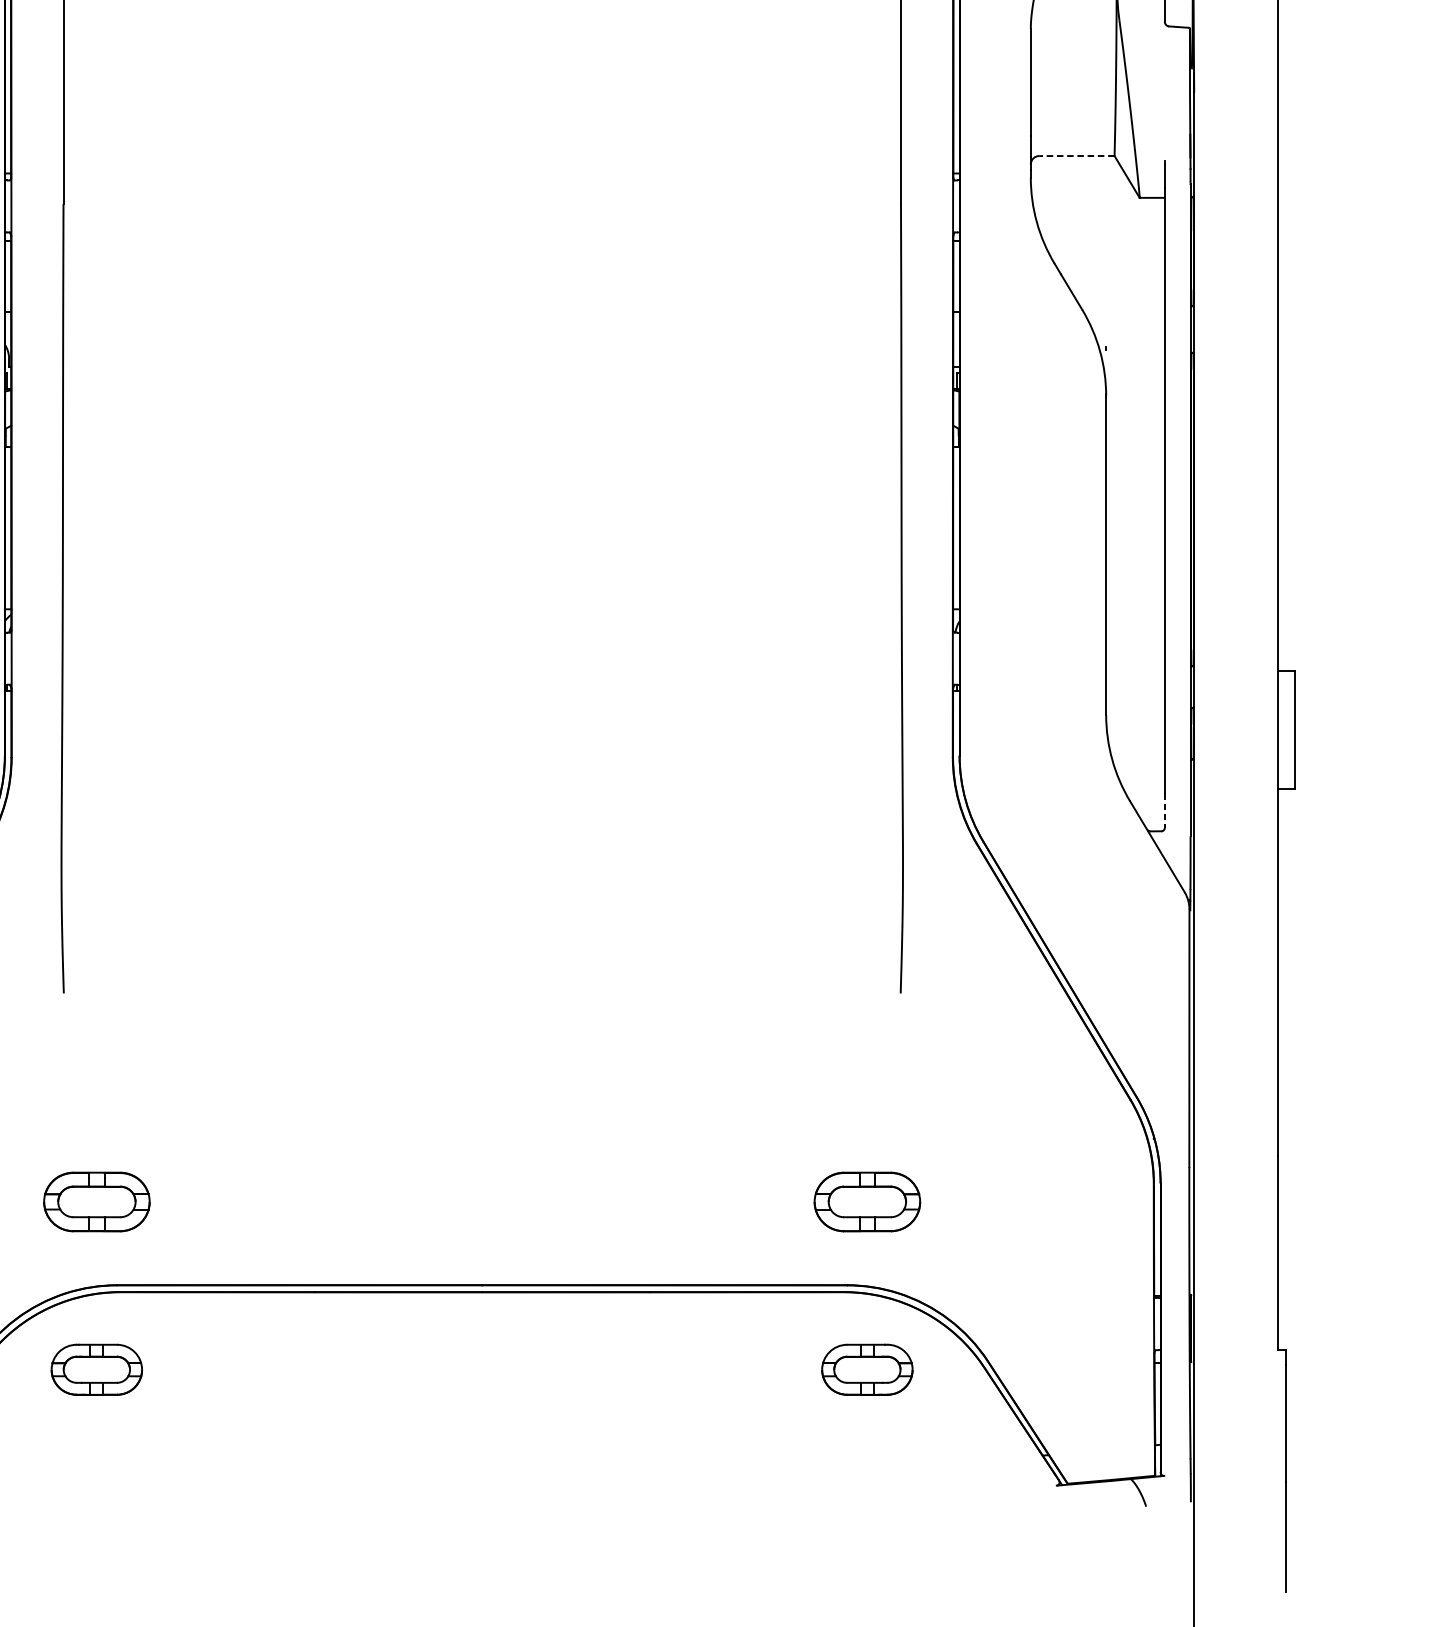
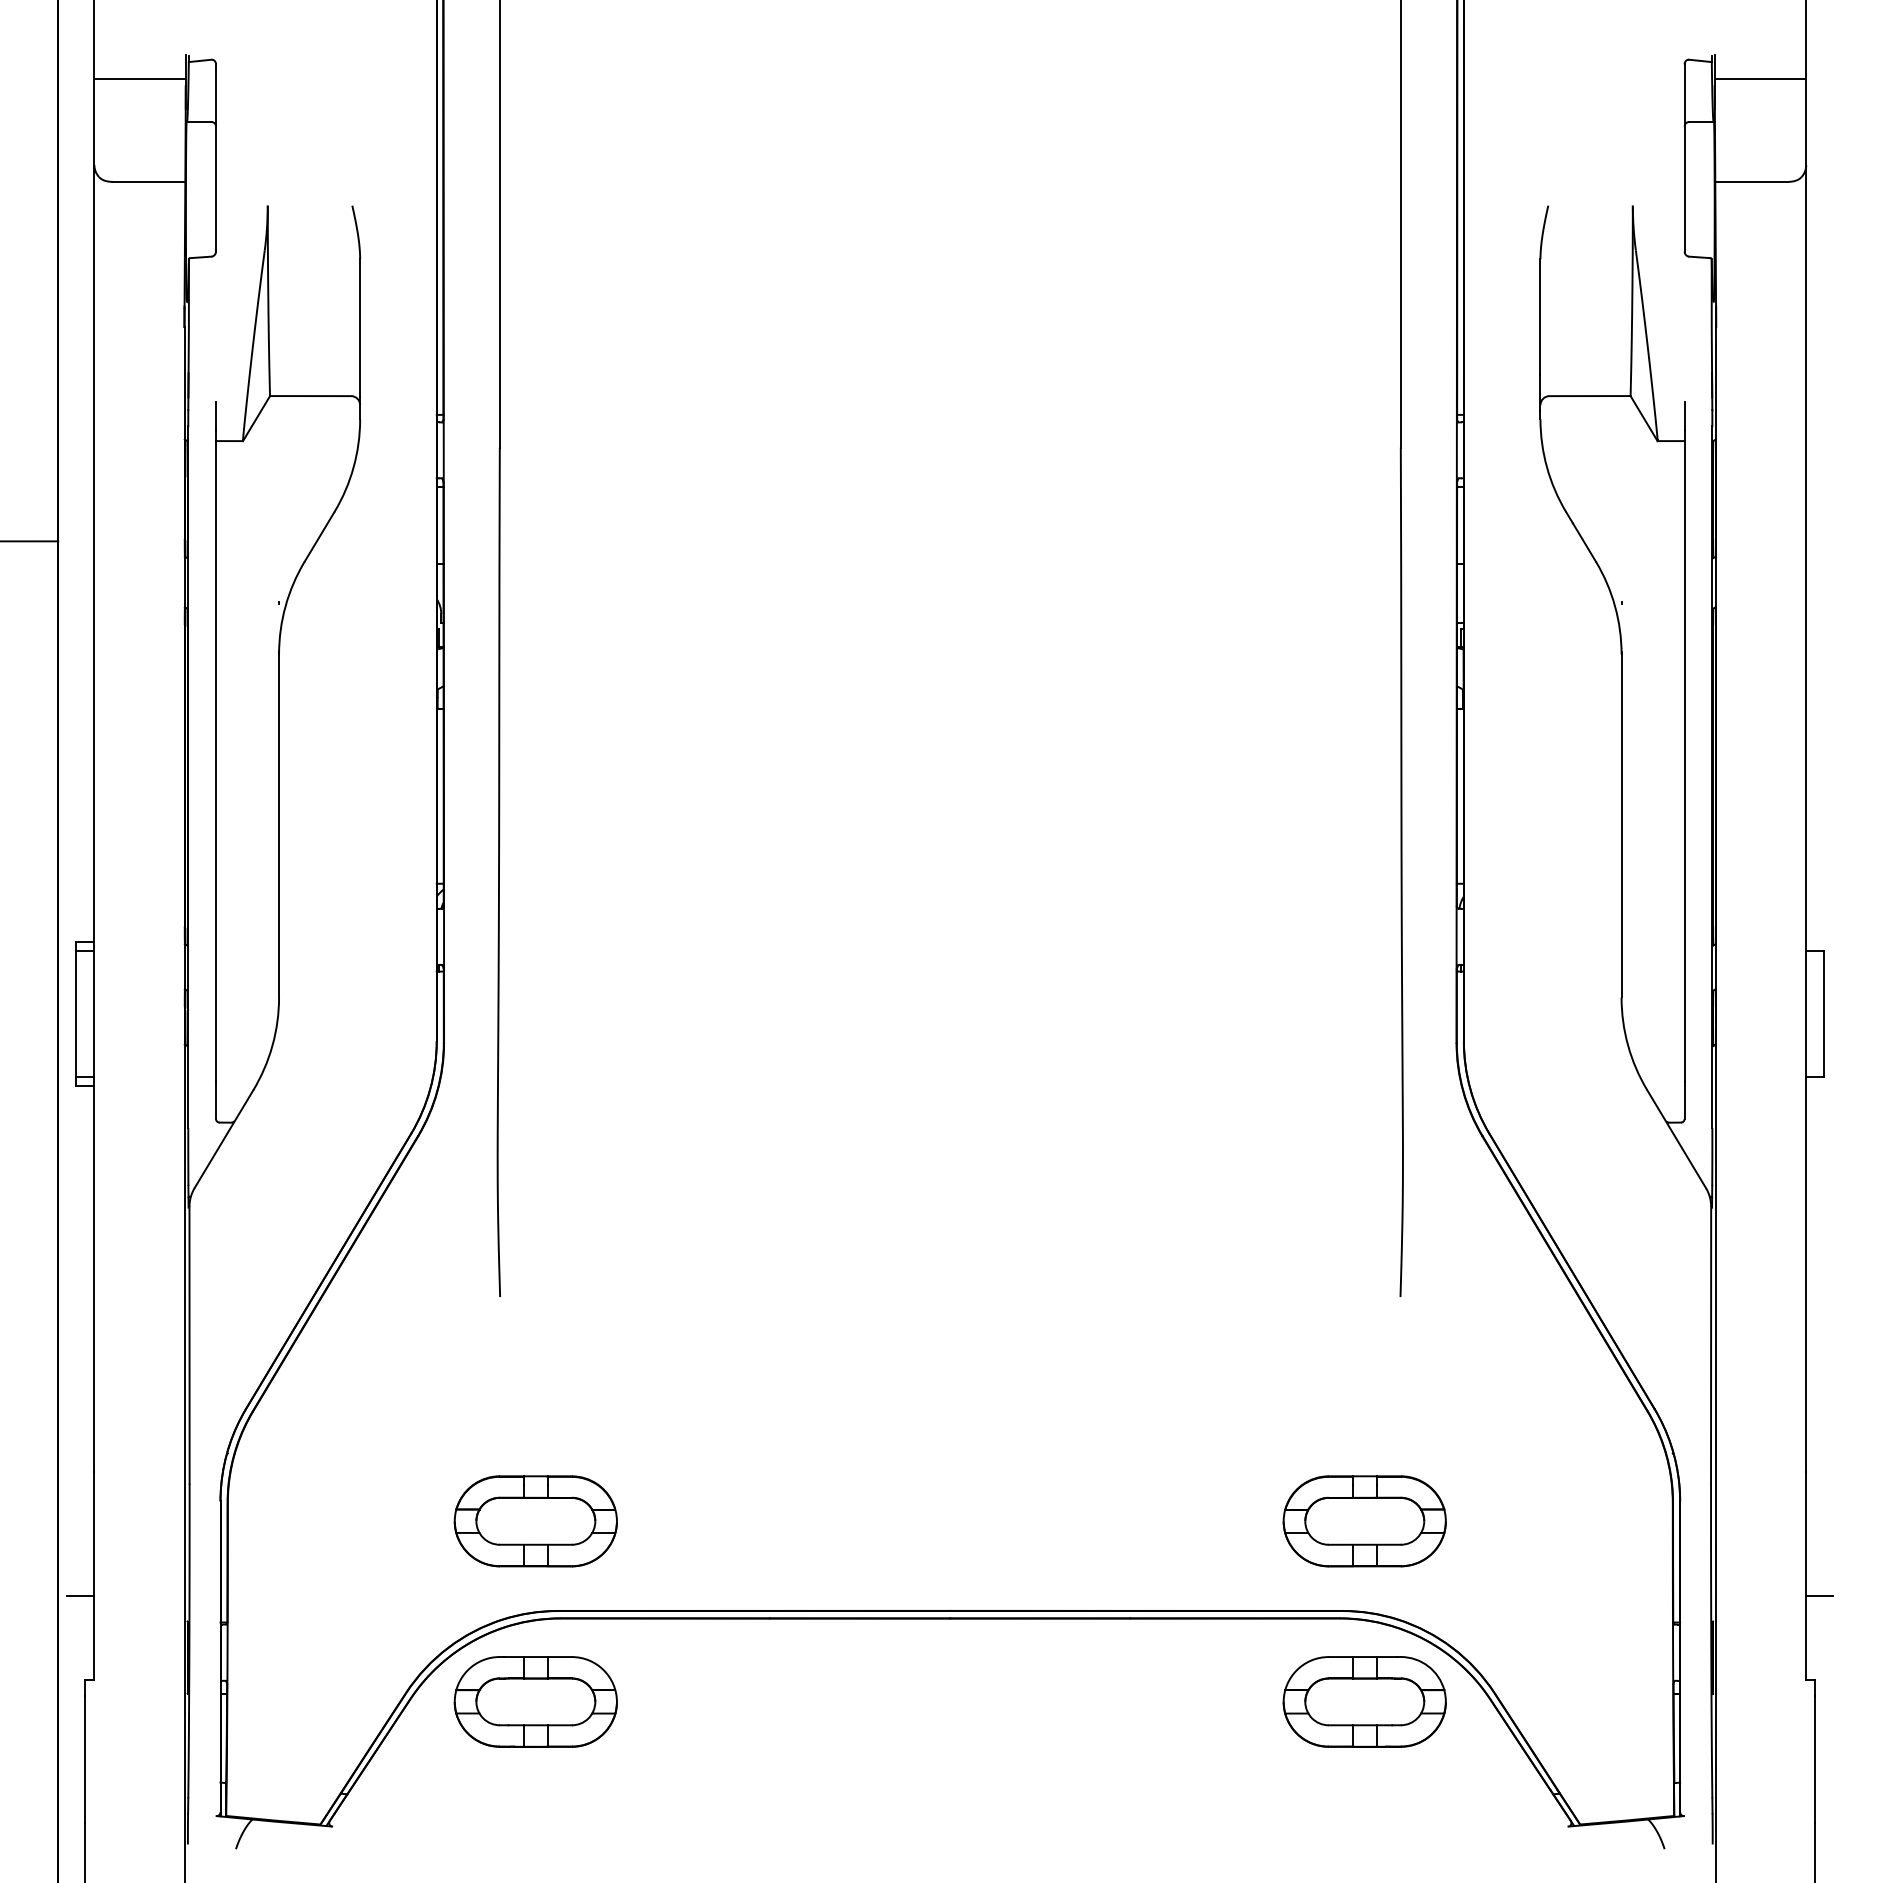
line: (1077, 156) -> (1590, 396), dashed -> solid
line: (1164, 810) -> (1684, 1100), dashed -> solid
part: (96, 1202) -> (535, 1521), size x1.43
part: (867, 1202) -> (1364, 1521), size x1.43
line: (1290, 1271) -> (1819, 1596), added
part: (96, 1369) -> (535, 1701), size x1.67
part: (867, 1369) -> (1364, 1701), size x1.67

